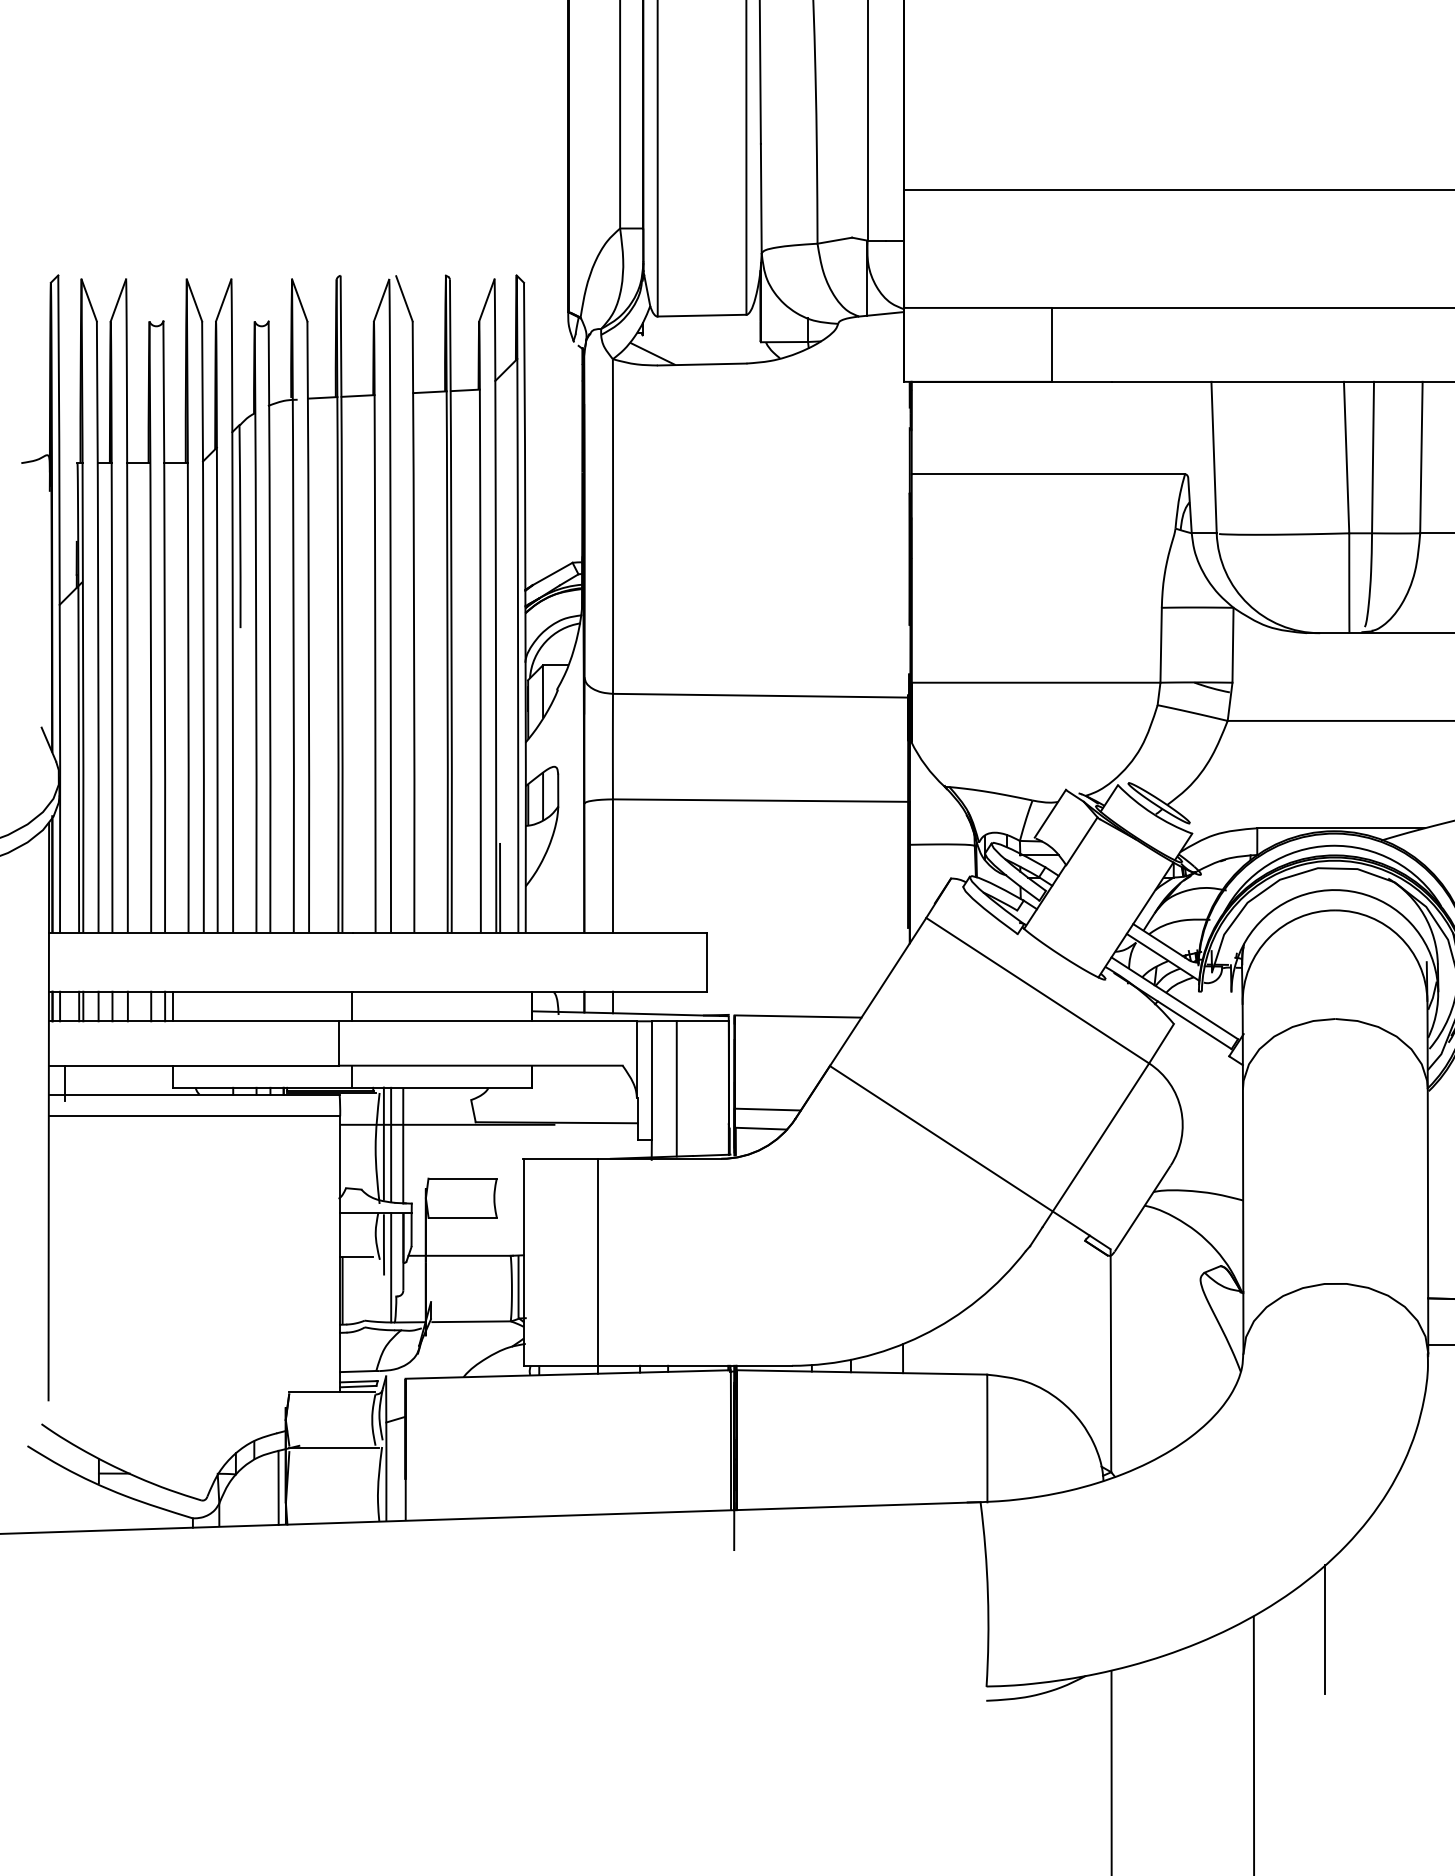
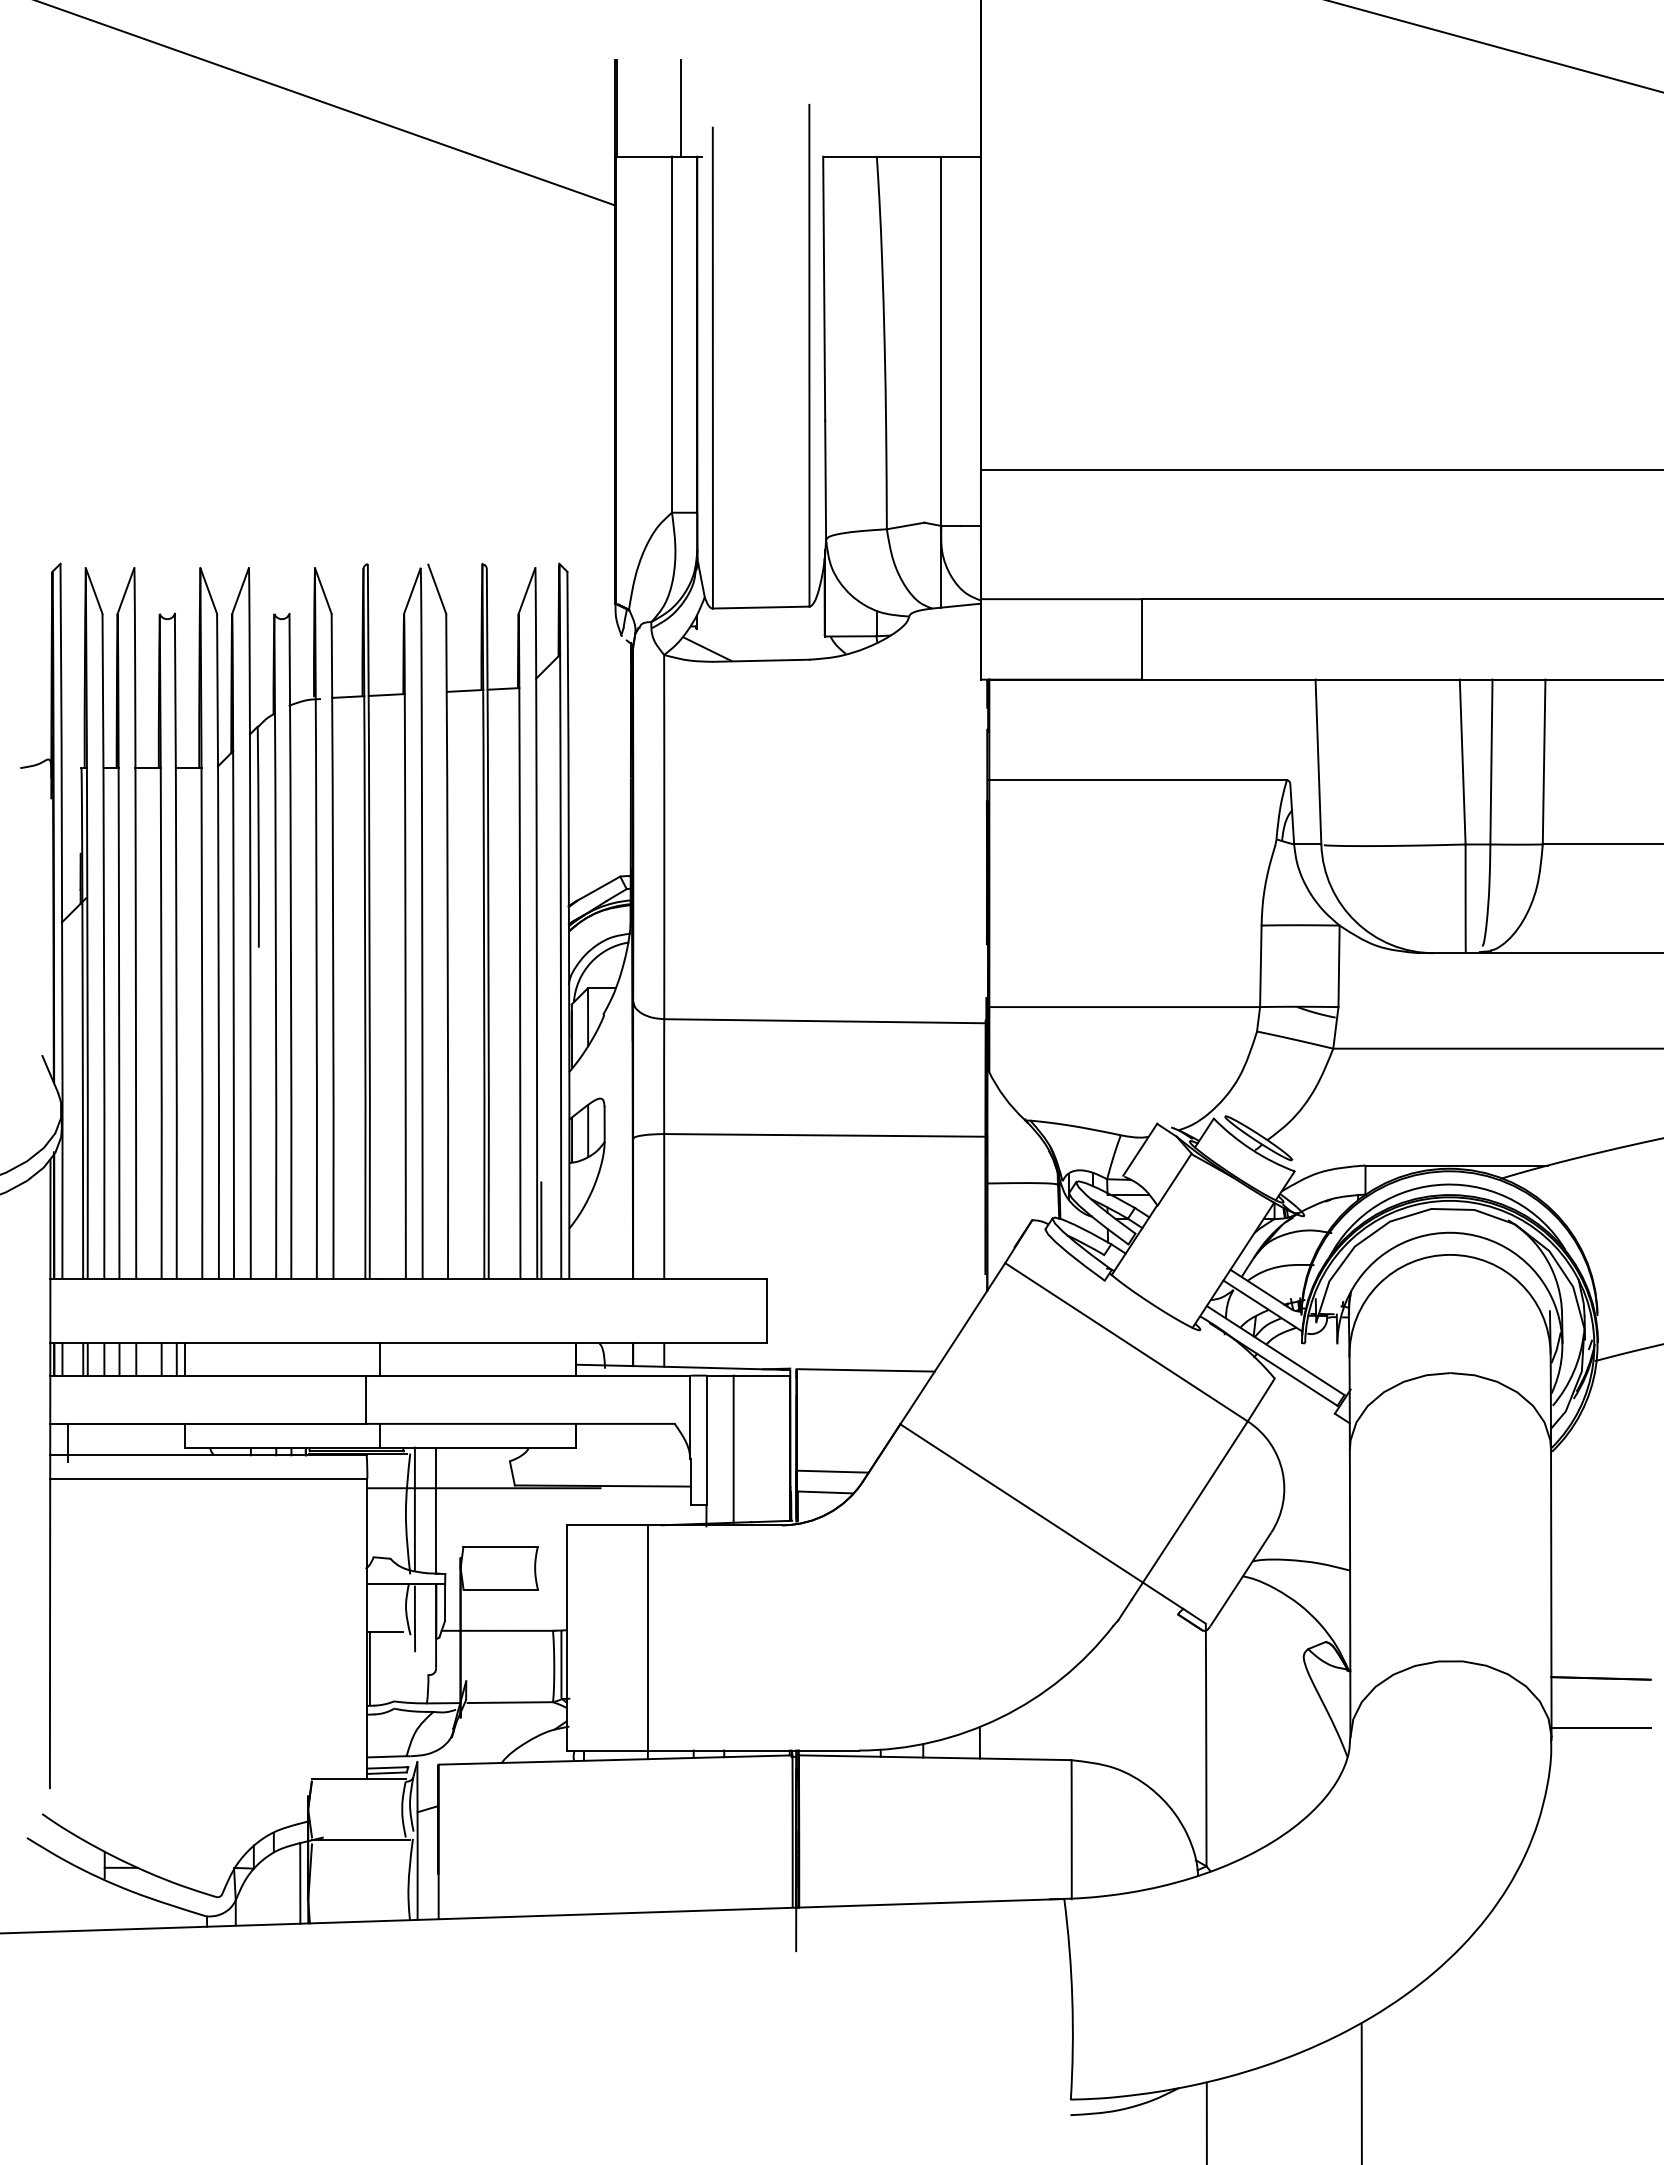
line: (390, 1145) -> (422, 1510), removed
line: (390, 1267) -> (422, 1643), removed
line: (1325, 1629) -> (1439, 2037), removed

